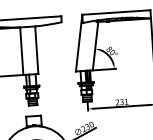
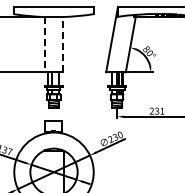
line: (36, 50) -> (62, 44), solid -> dashed
line: (22, 51) -> (45, 44), solid -> dashed

